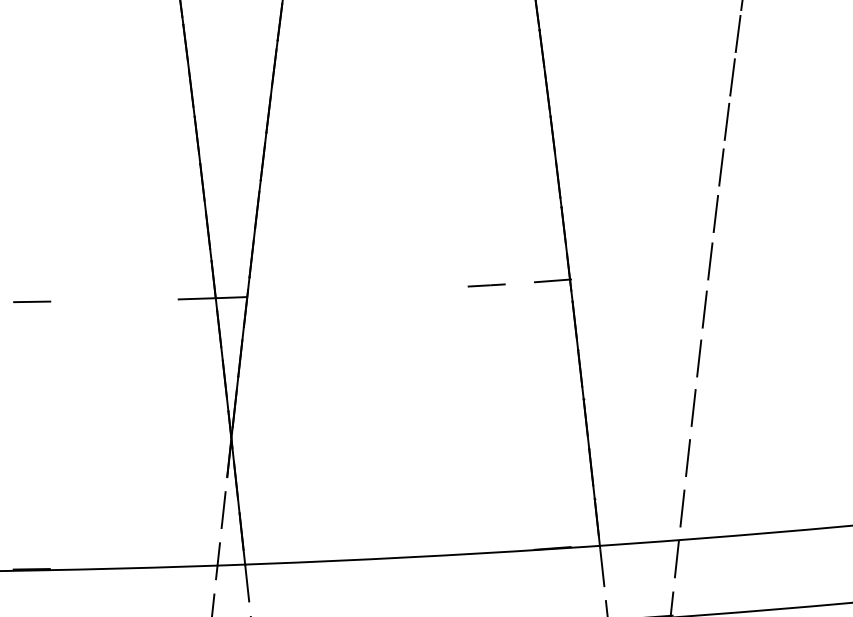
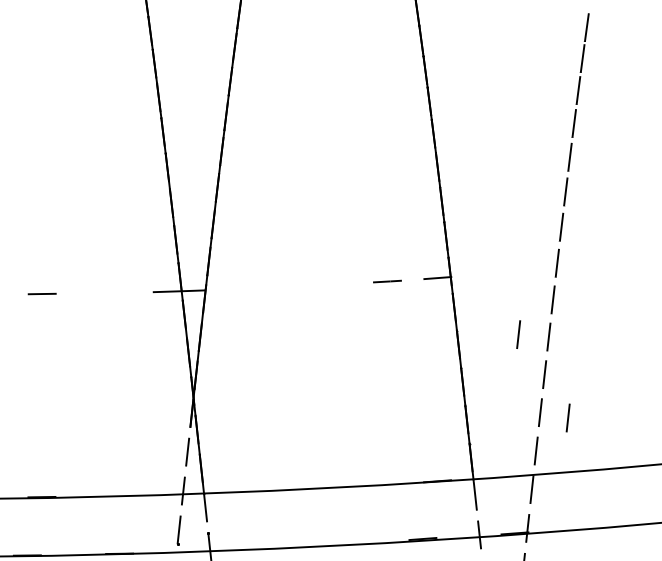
line: (659, 355) -> (518, 334), added
line: (723, 464) -> (567, 417), added

